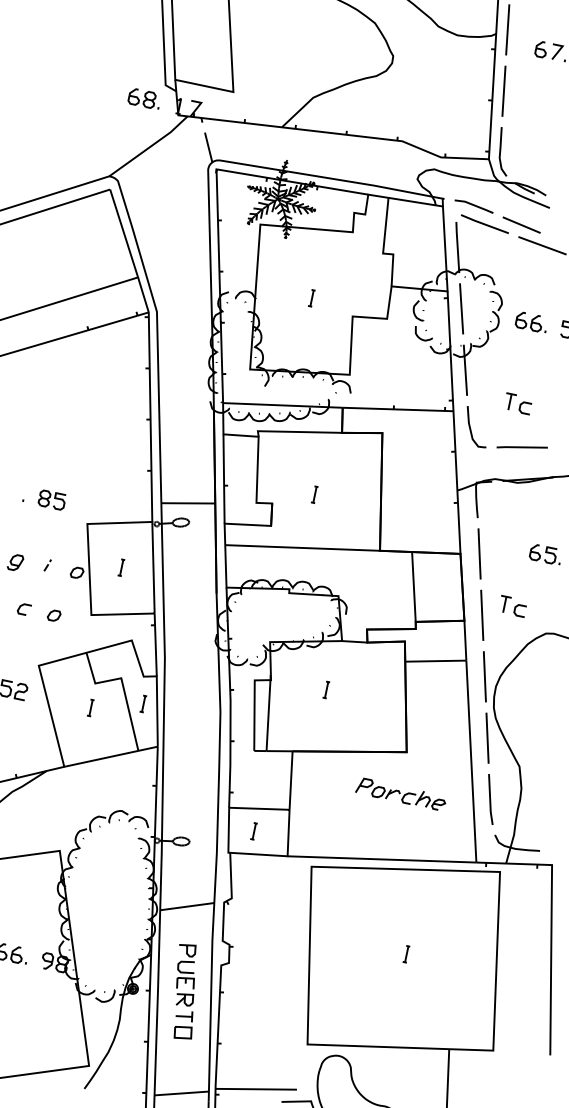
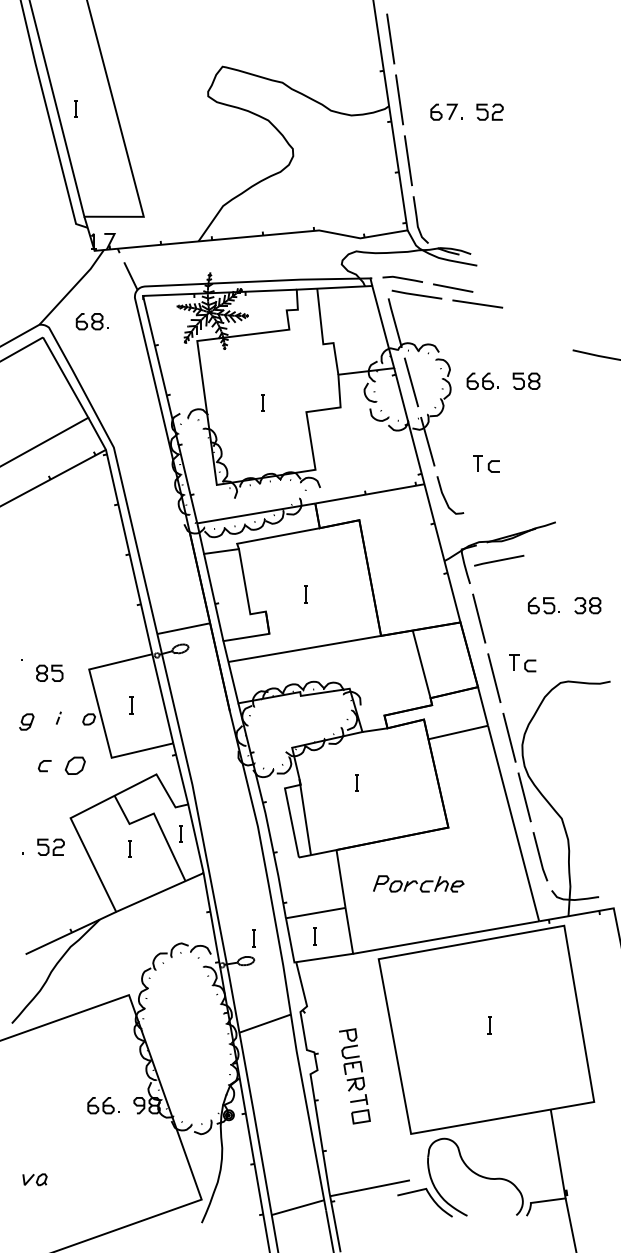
part: (143, 98) -> (91, 321), moved
line: (522, 447) -> (499, 560), moved
part: (52, 499) -> (49, 672), moved
part: (54, 616) -> (75, 766), size x1.6
part: (401, 793) -> (418, 883), moved
line: (193, 820) -> (253, 938), added
part: (185, 991) -> (354, 1076), moved

